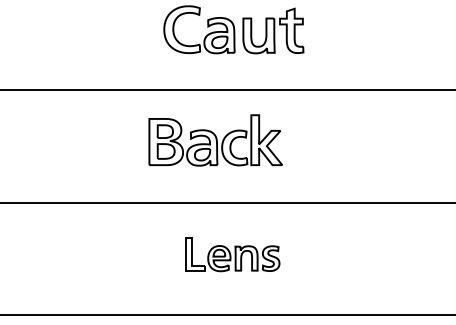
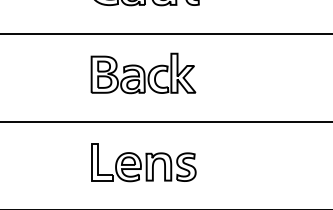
part: (215, 140) -> (143, 73), moved
part: (232, 254) -> (143, 162), size x1.43

